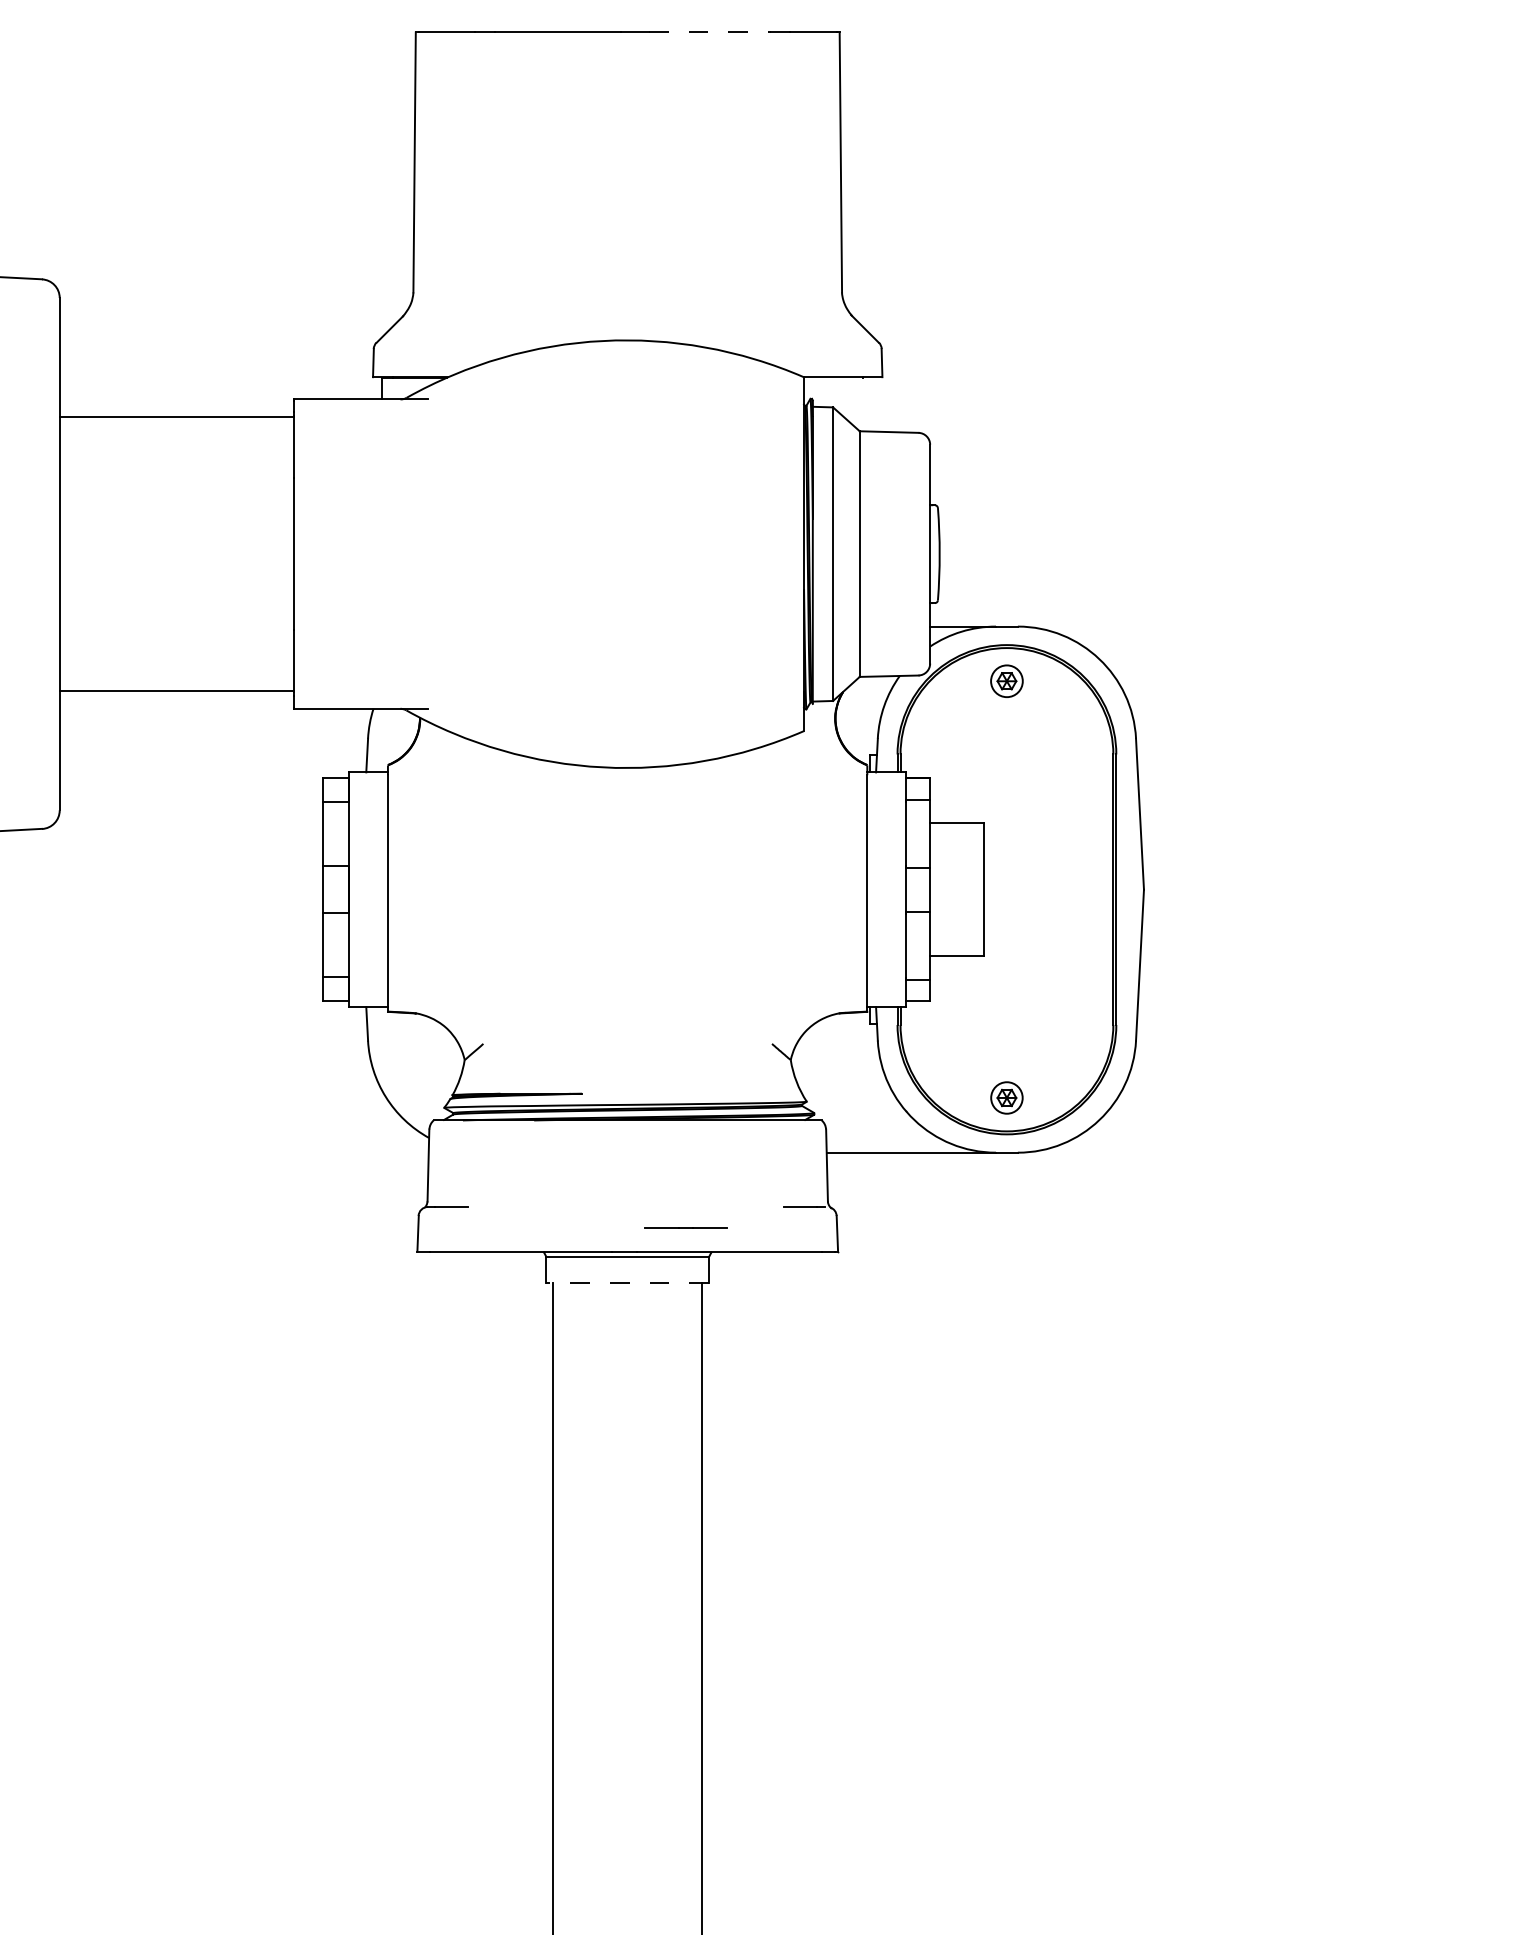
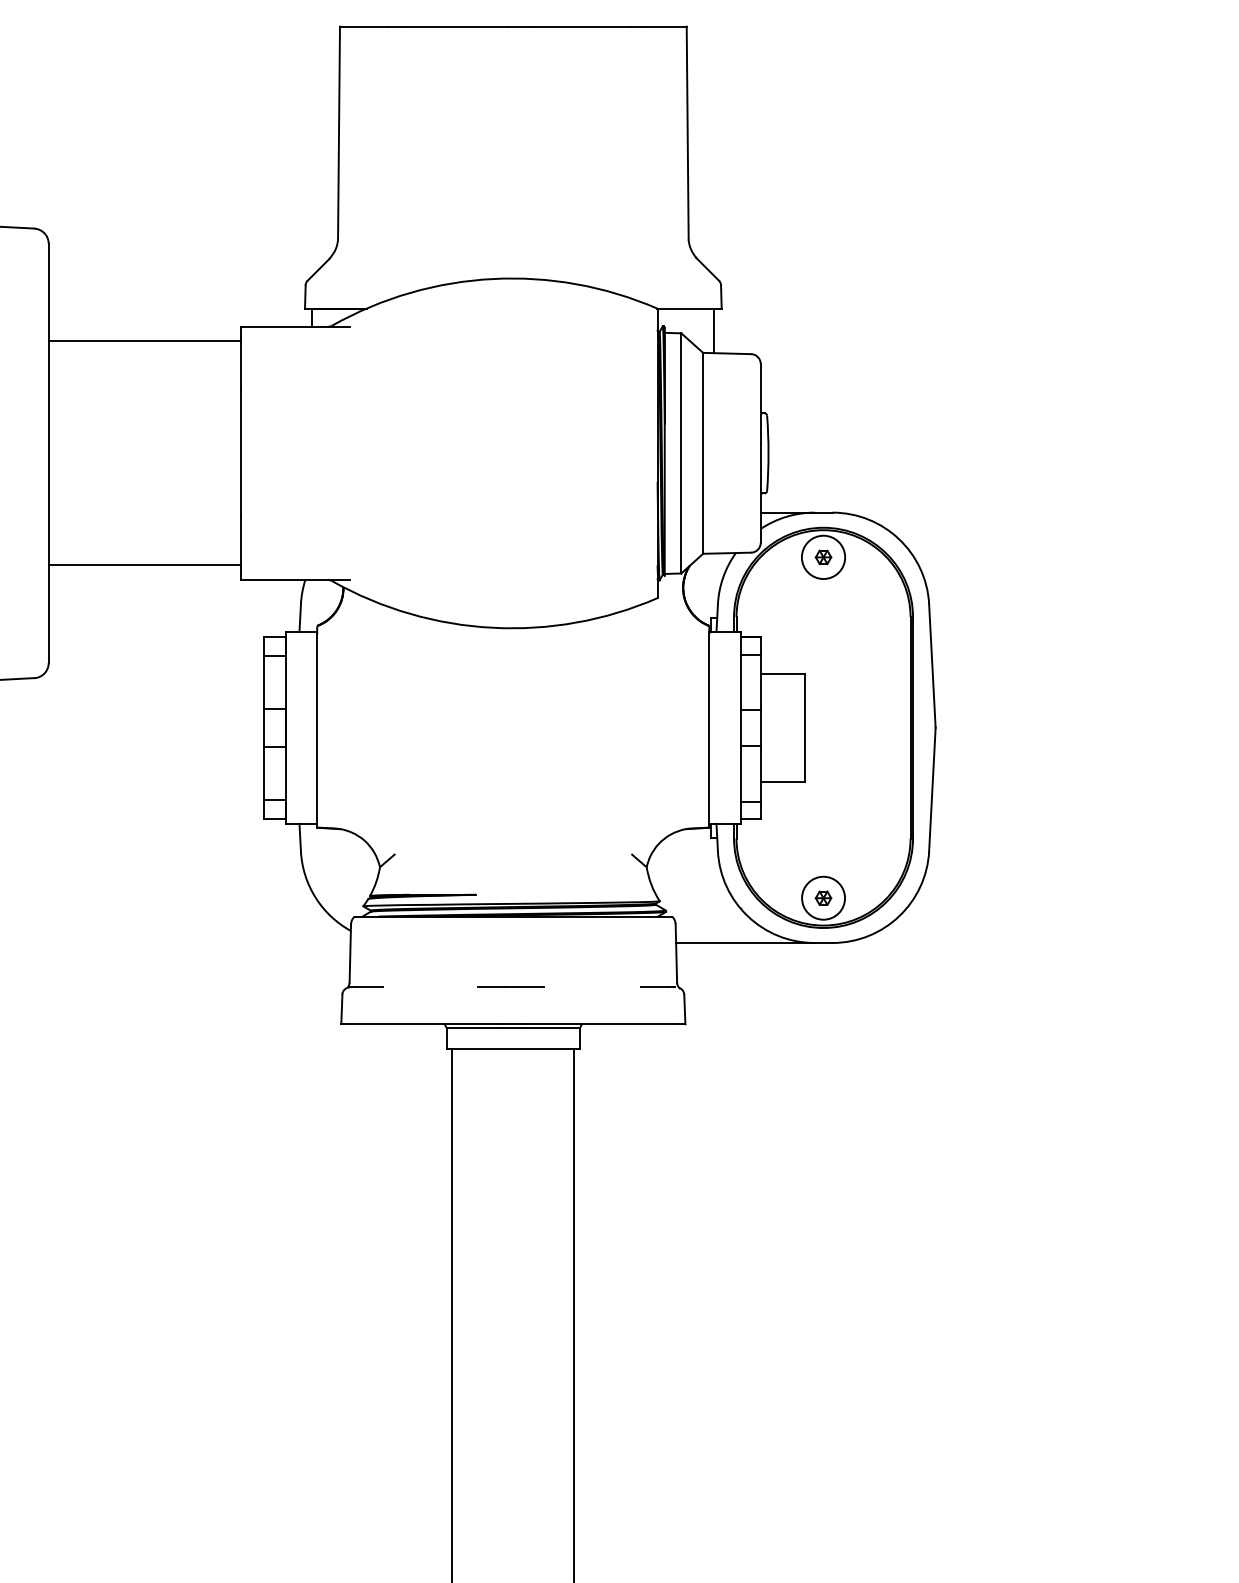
line: (710, 32) -> (581, 26), dashed -> solid
line: (873, 404) -> (714, 330), added
circle: (1006, 680) -> (823, 556), size x1.67
circle: (1006, 1097) -> (823, 897), size x1.67
line: (685, 1227) -> (510, 987), moved
line: (627, 1282) -> (513, 1049), dashed -> solid

